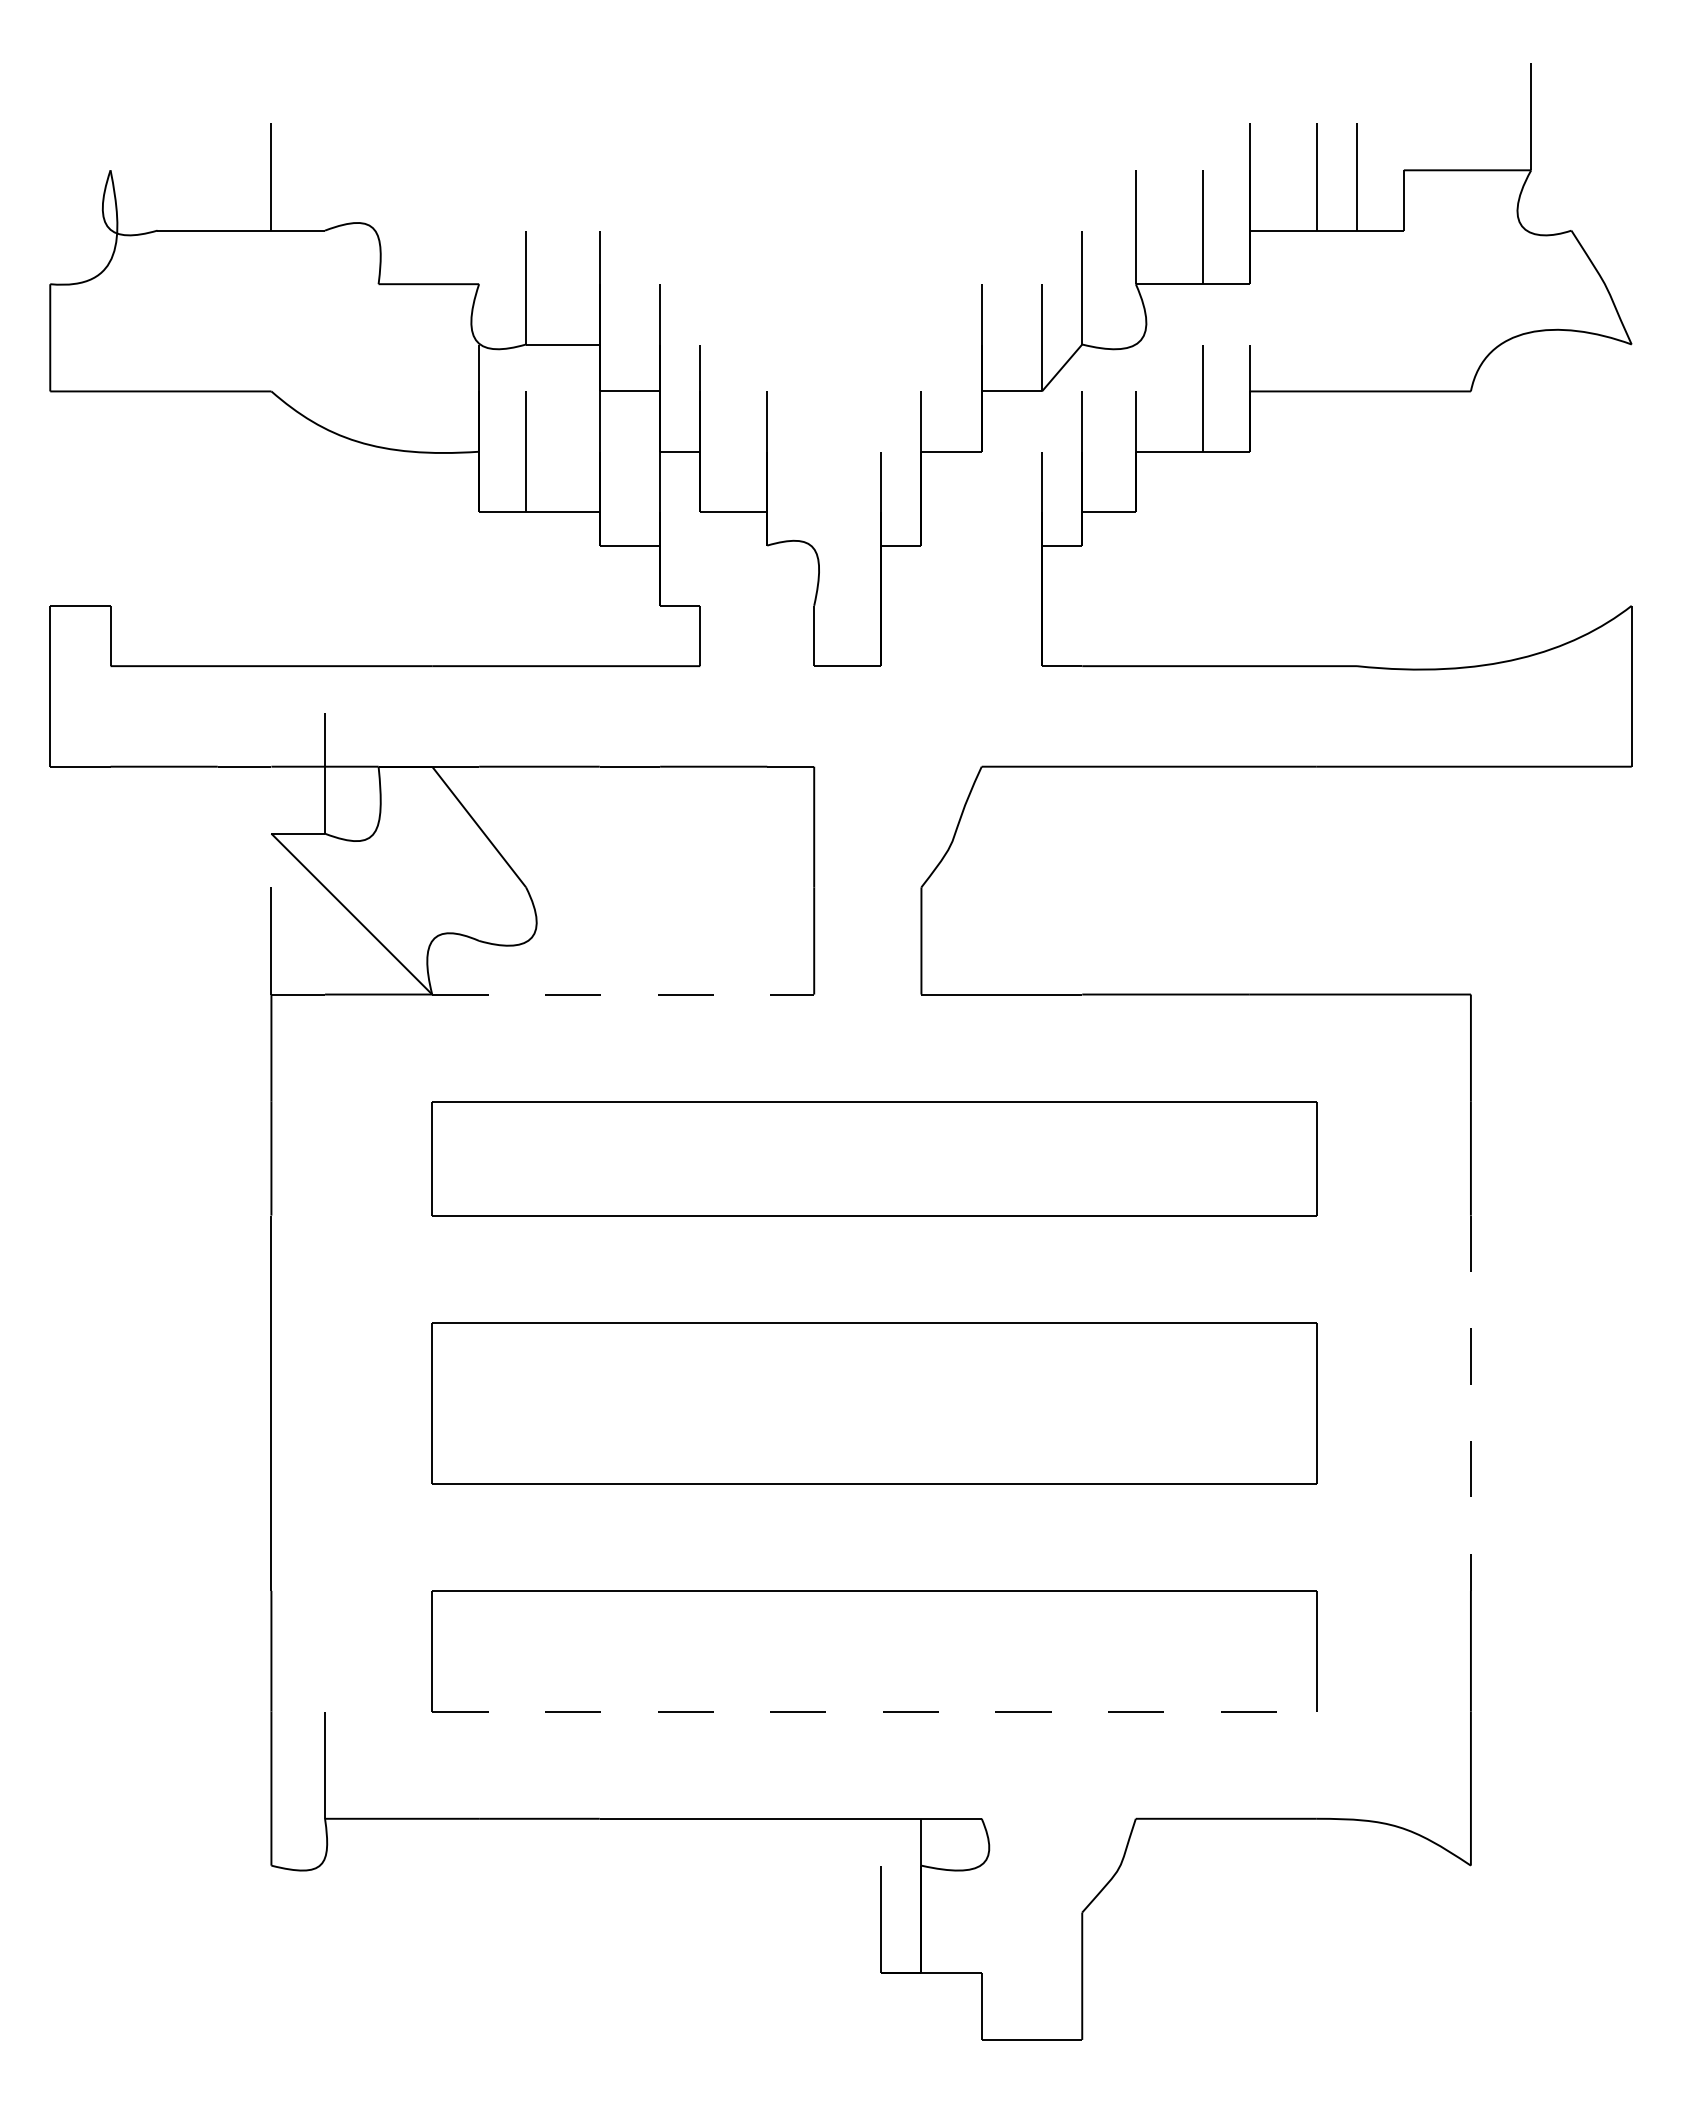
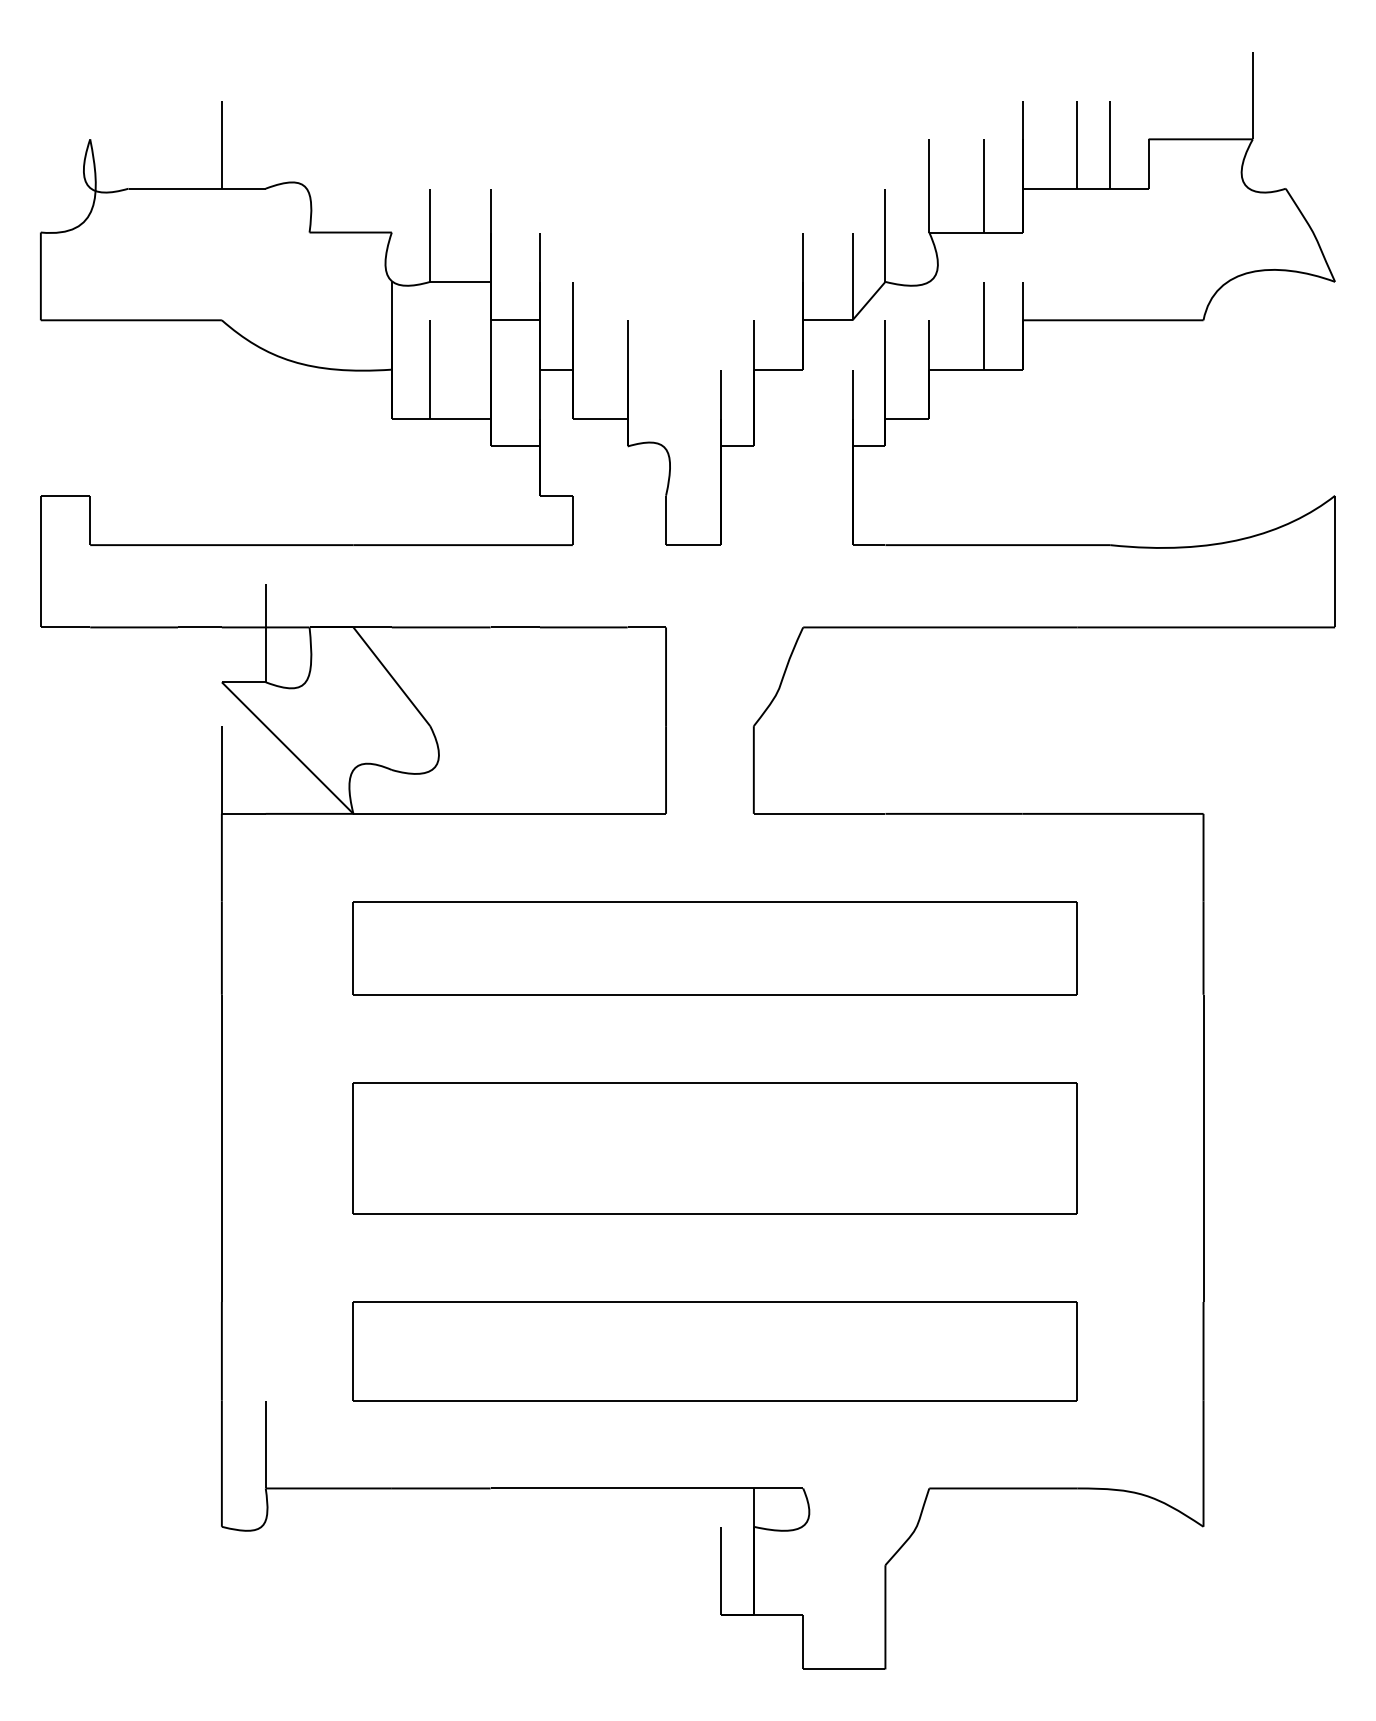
line: (623, 994) -> (509, 813), dashed -> solid
line: (1470, 1403) -> (1203, 1148), dashed -> solid
line: (874, 1711) -> (715, 1400), dashed -> solid

